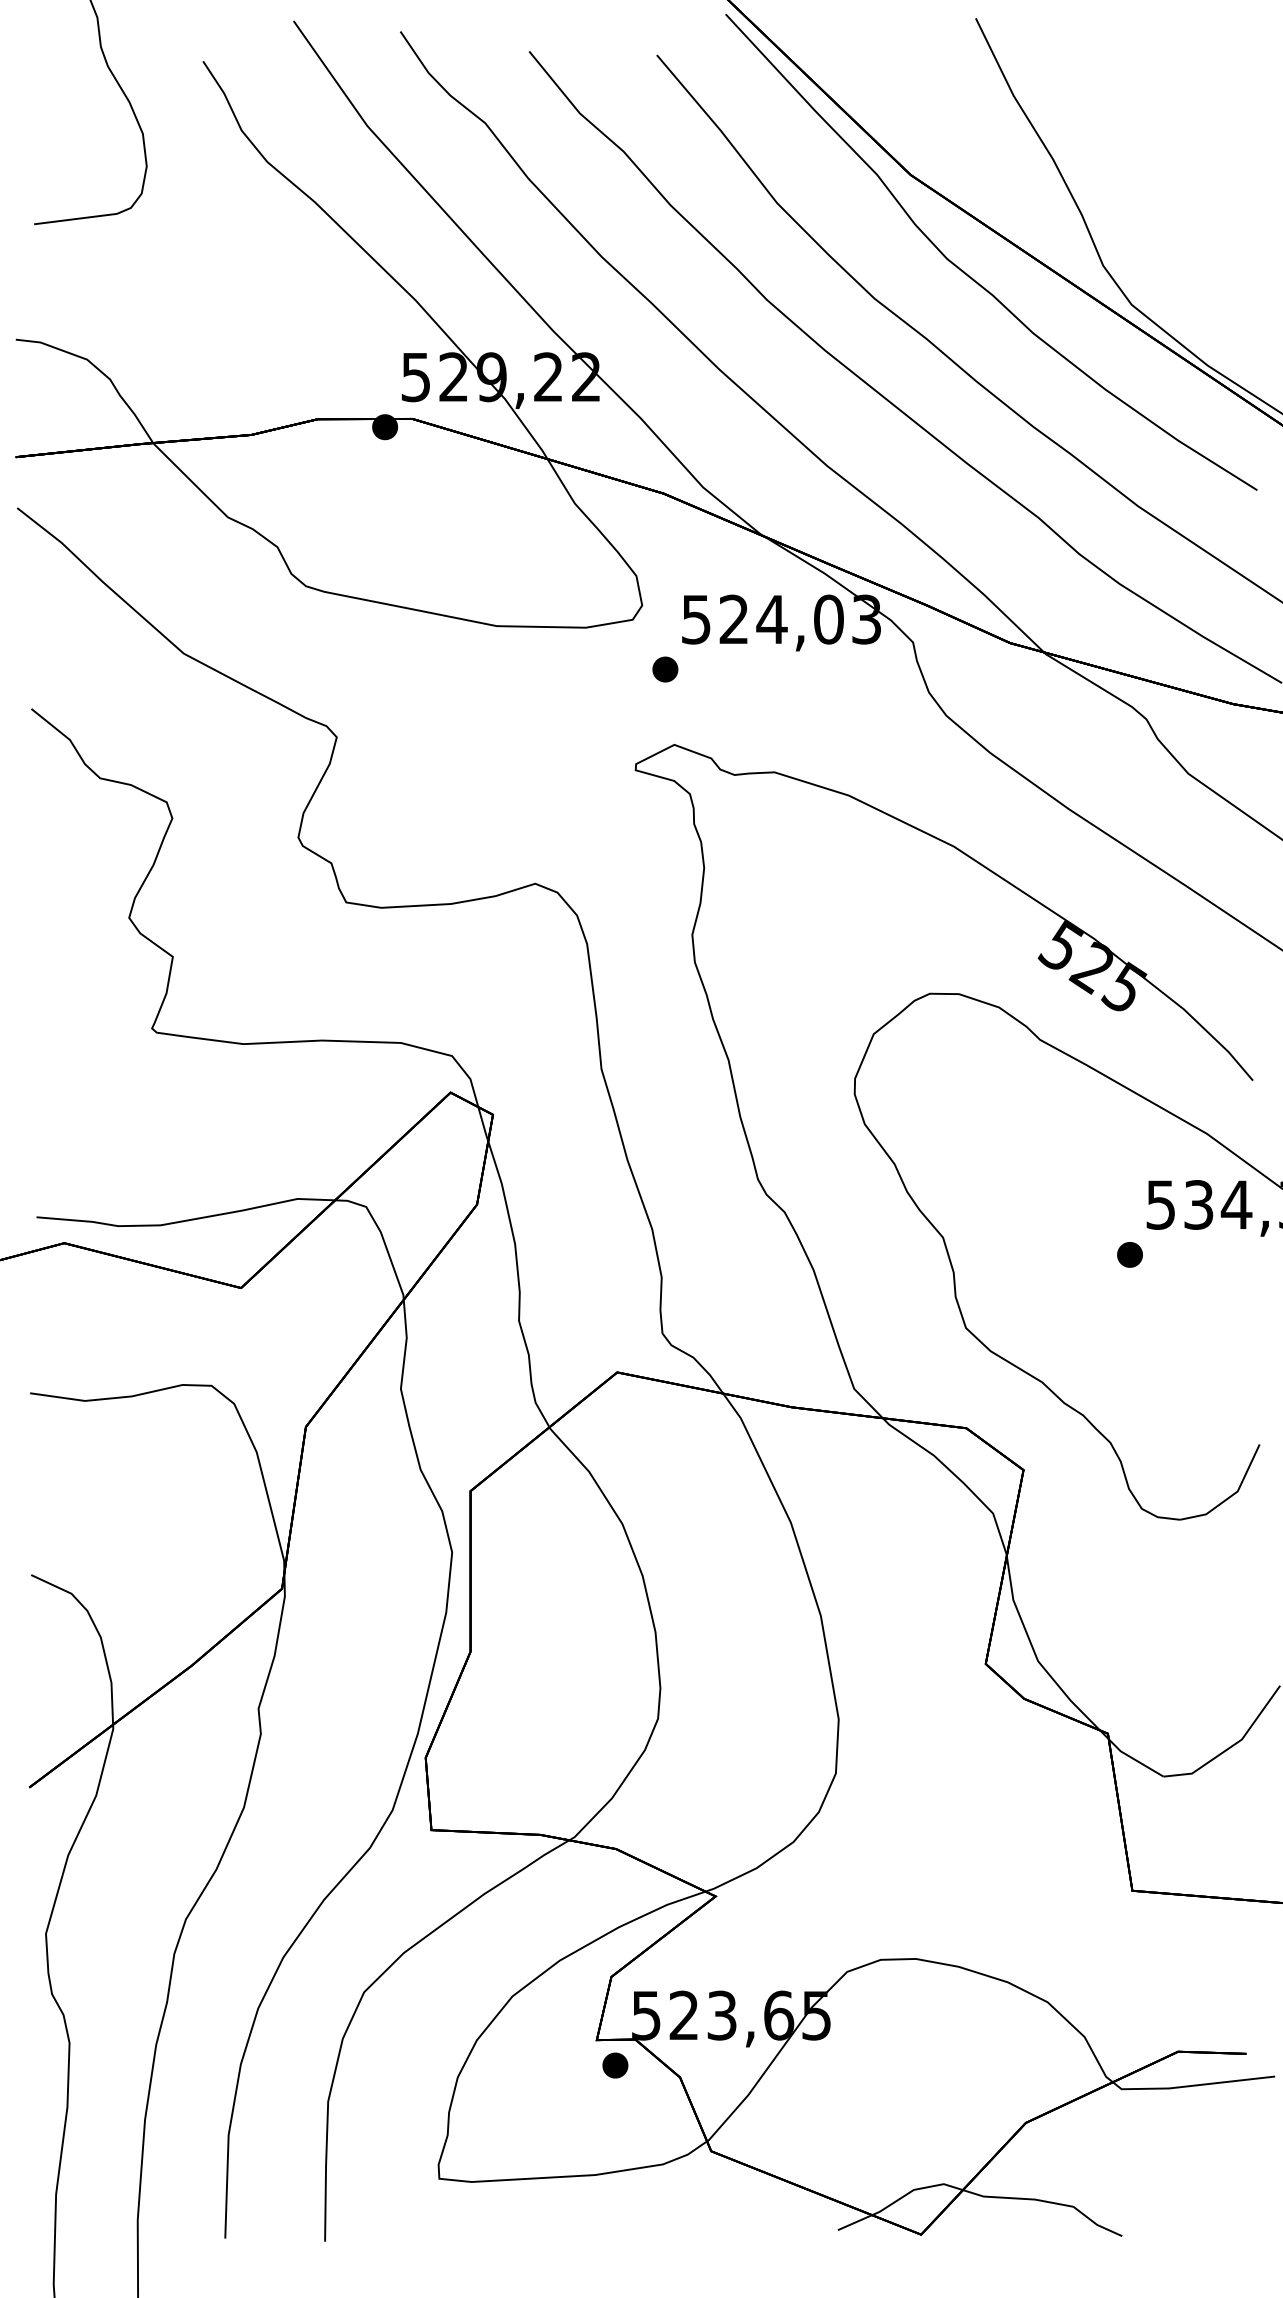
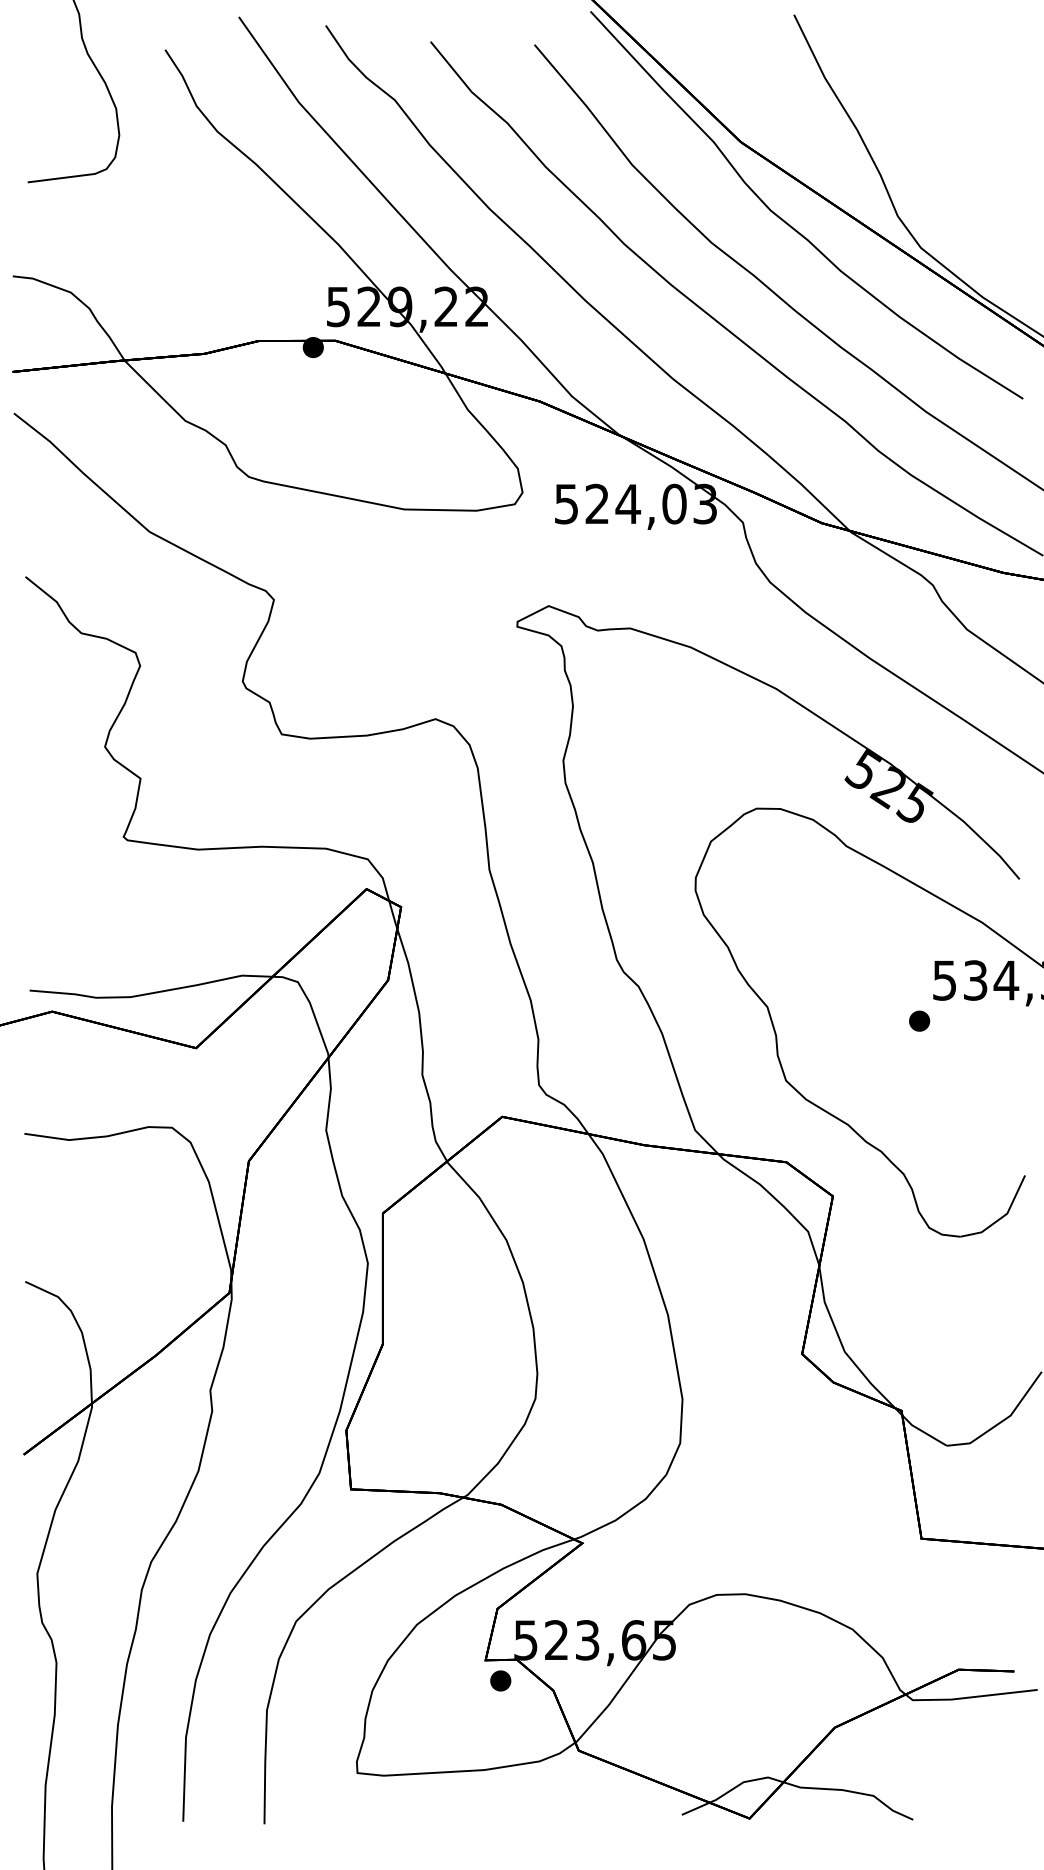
part: (665, 669) -> (541, 544), removed

